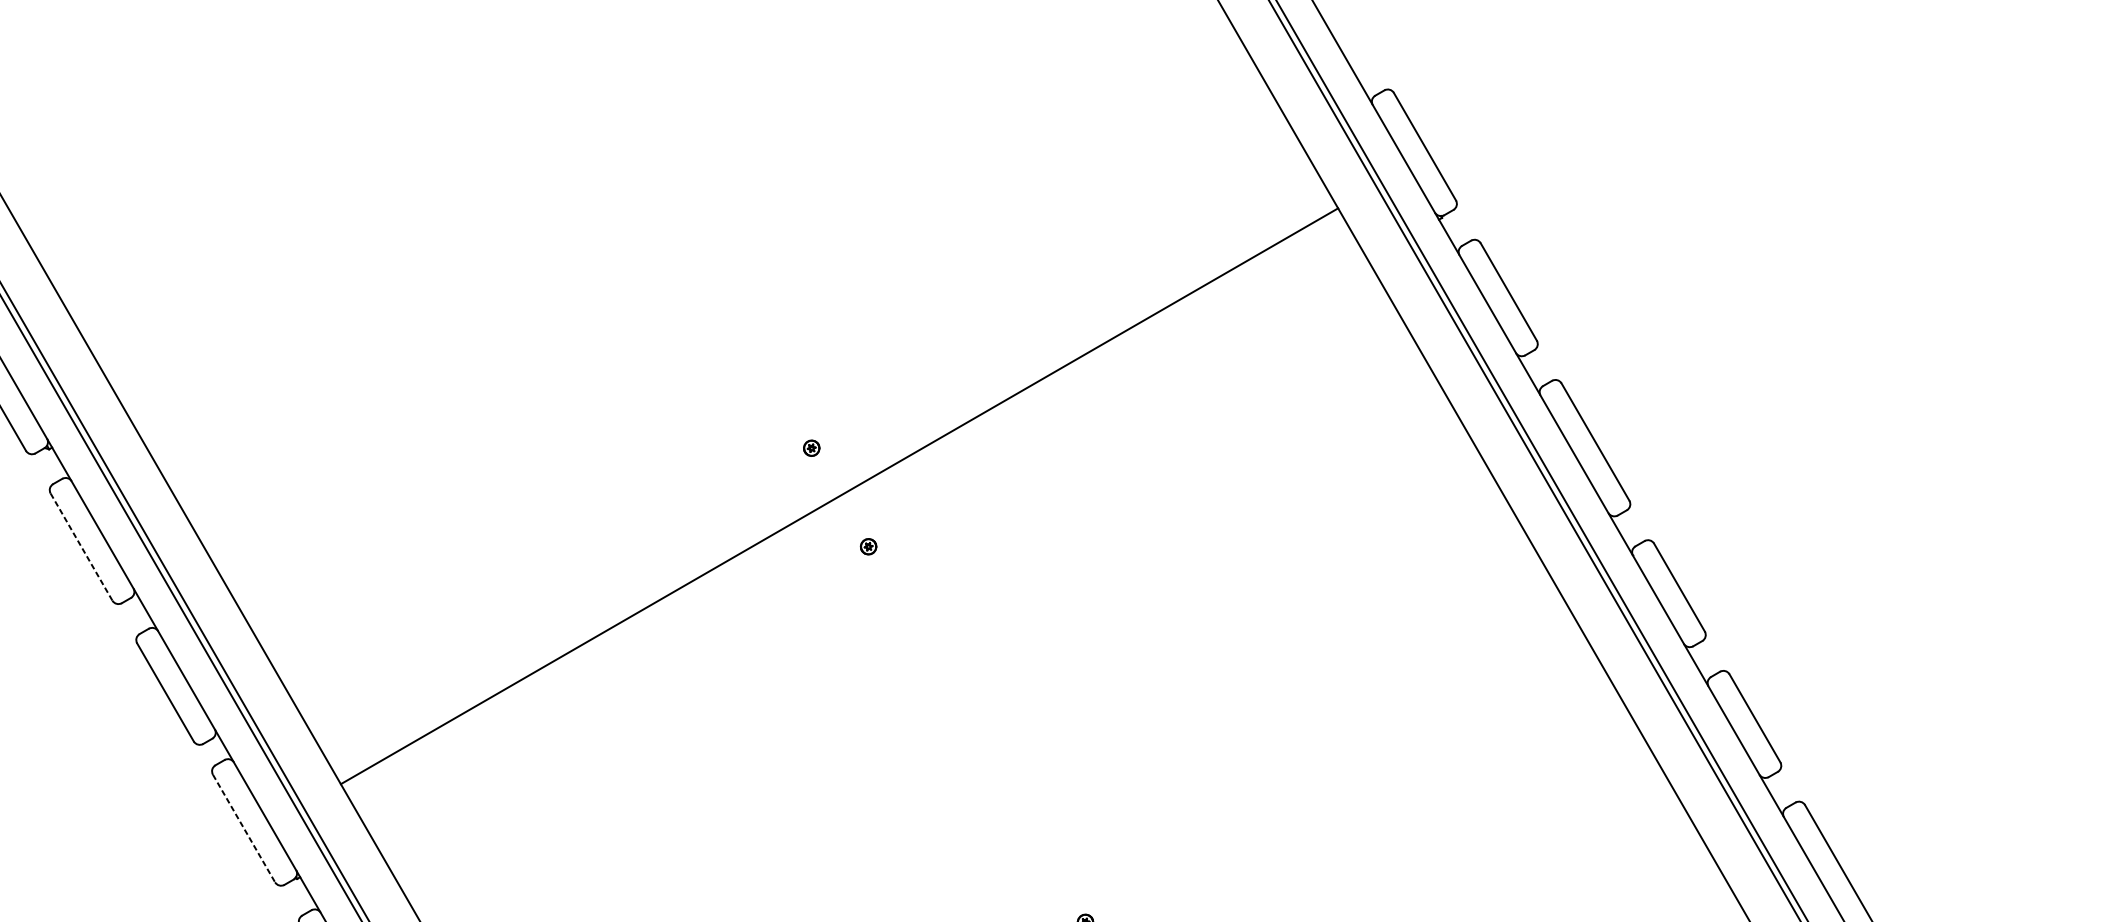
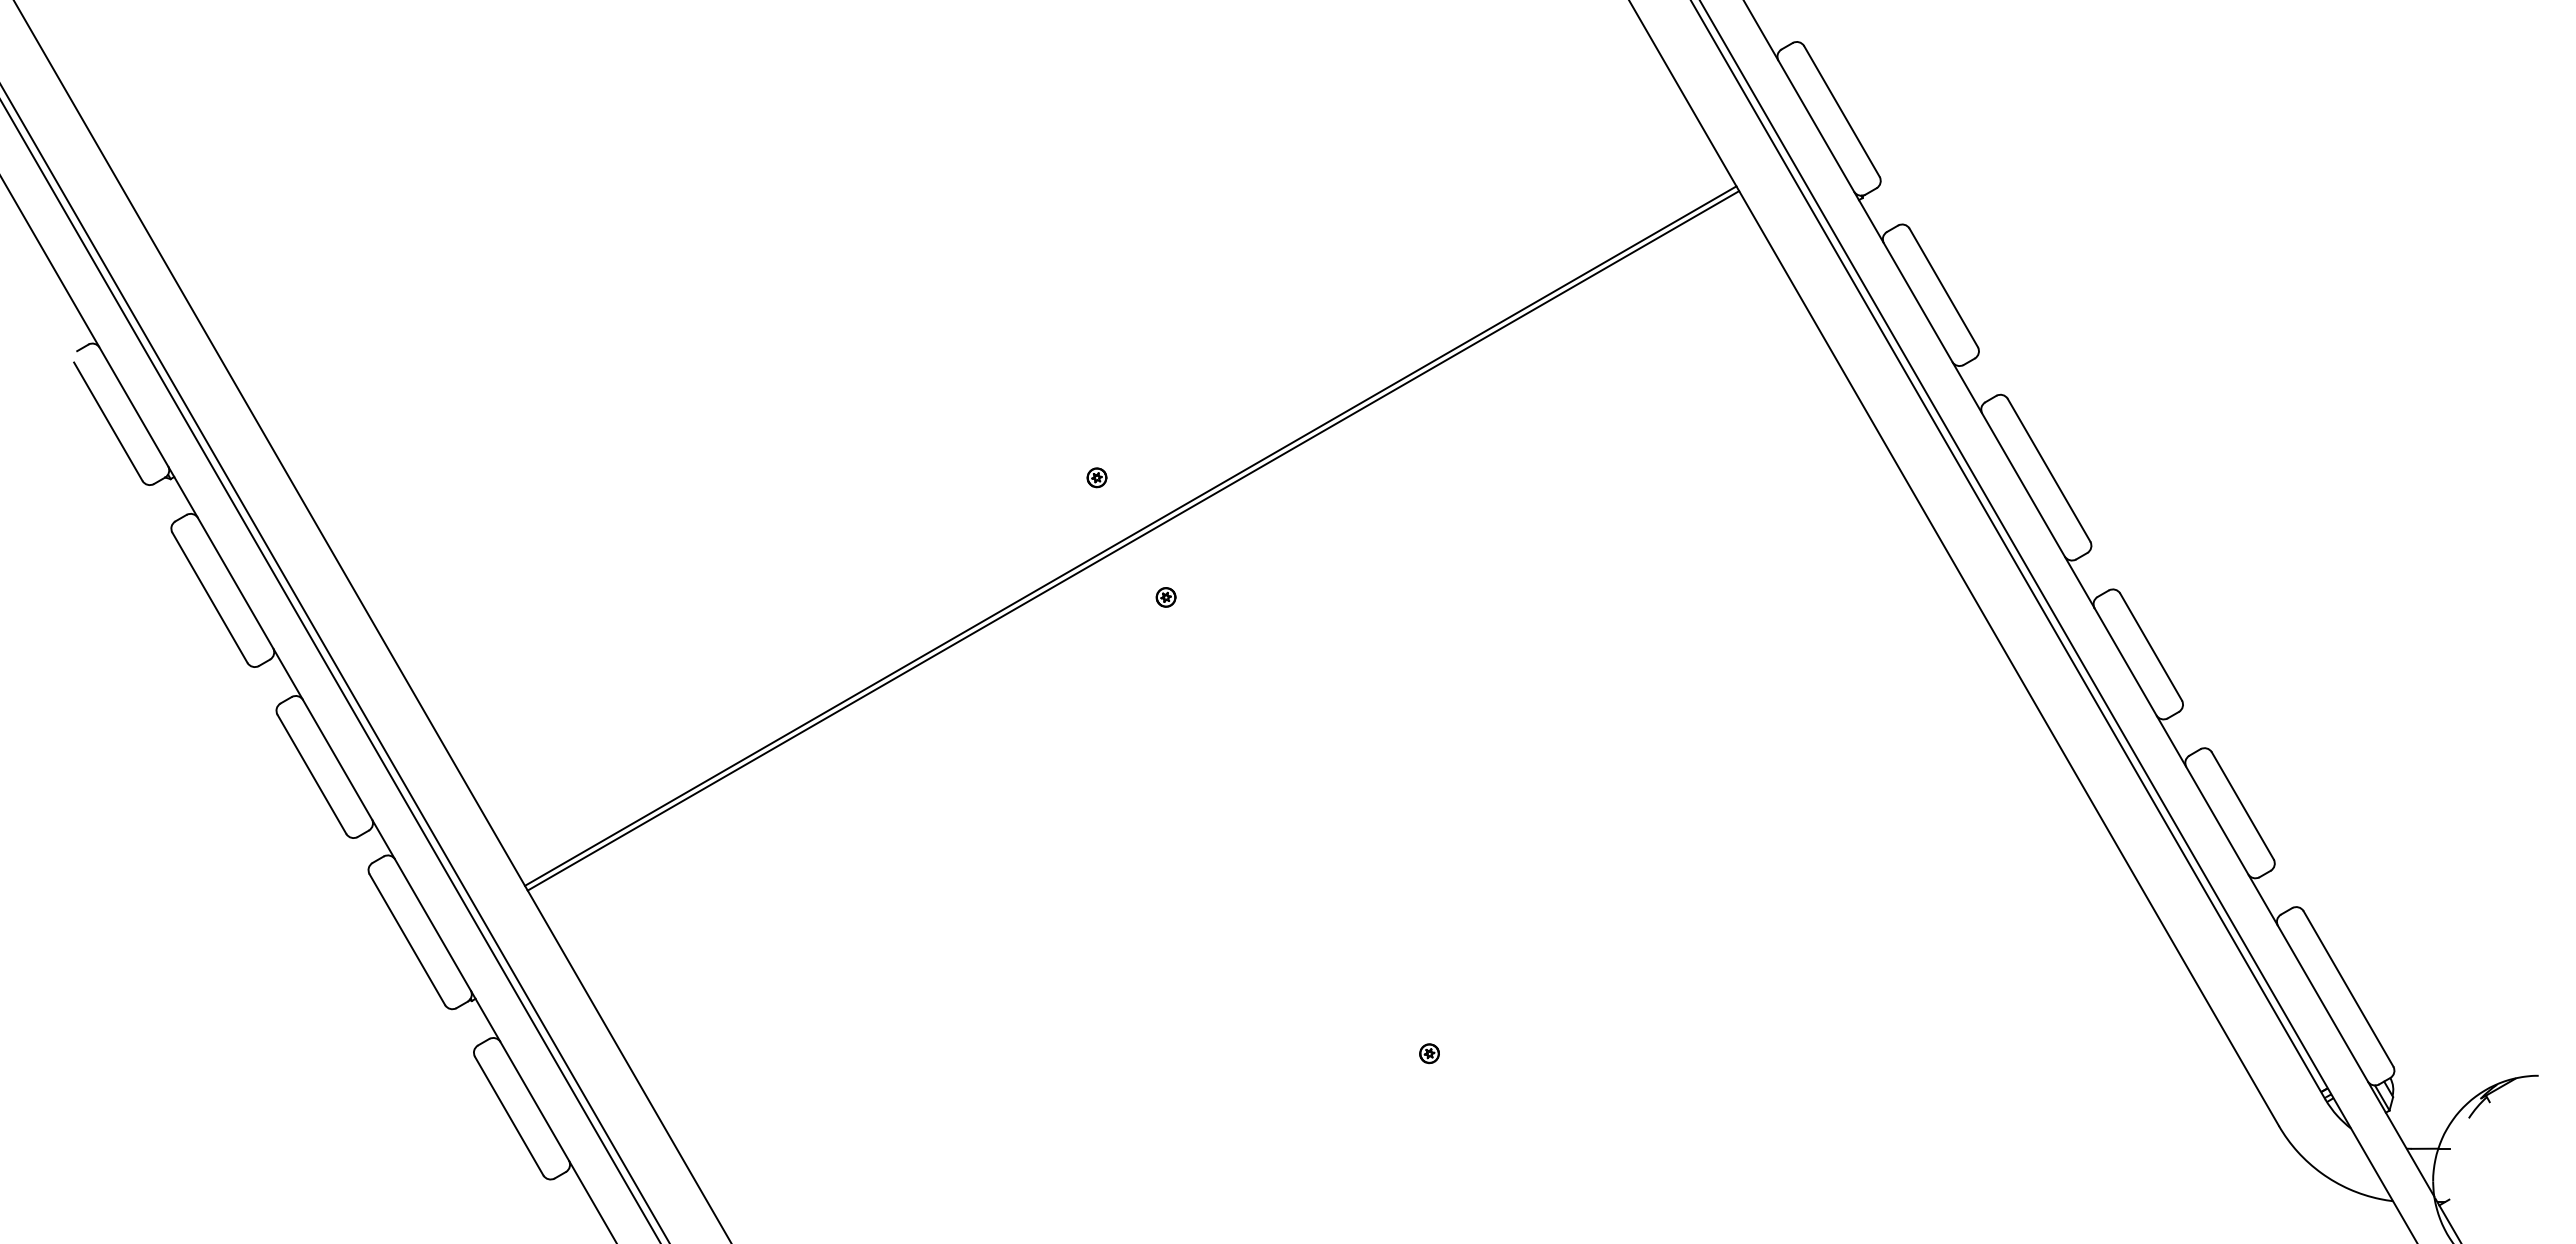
line: (841, 499) -> (1133, 540), added
line: (81, 547) -> (210, 598), dashed -> solid
line: (244, 829) -> (407, 940), dashed -> solid

